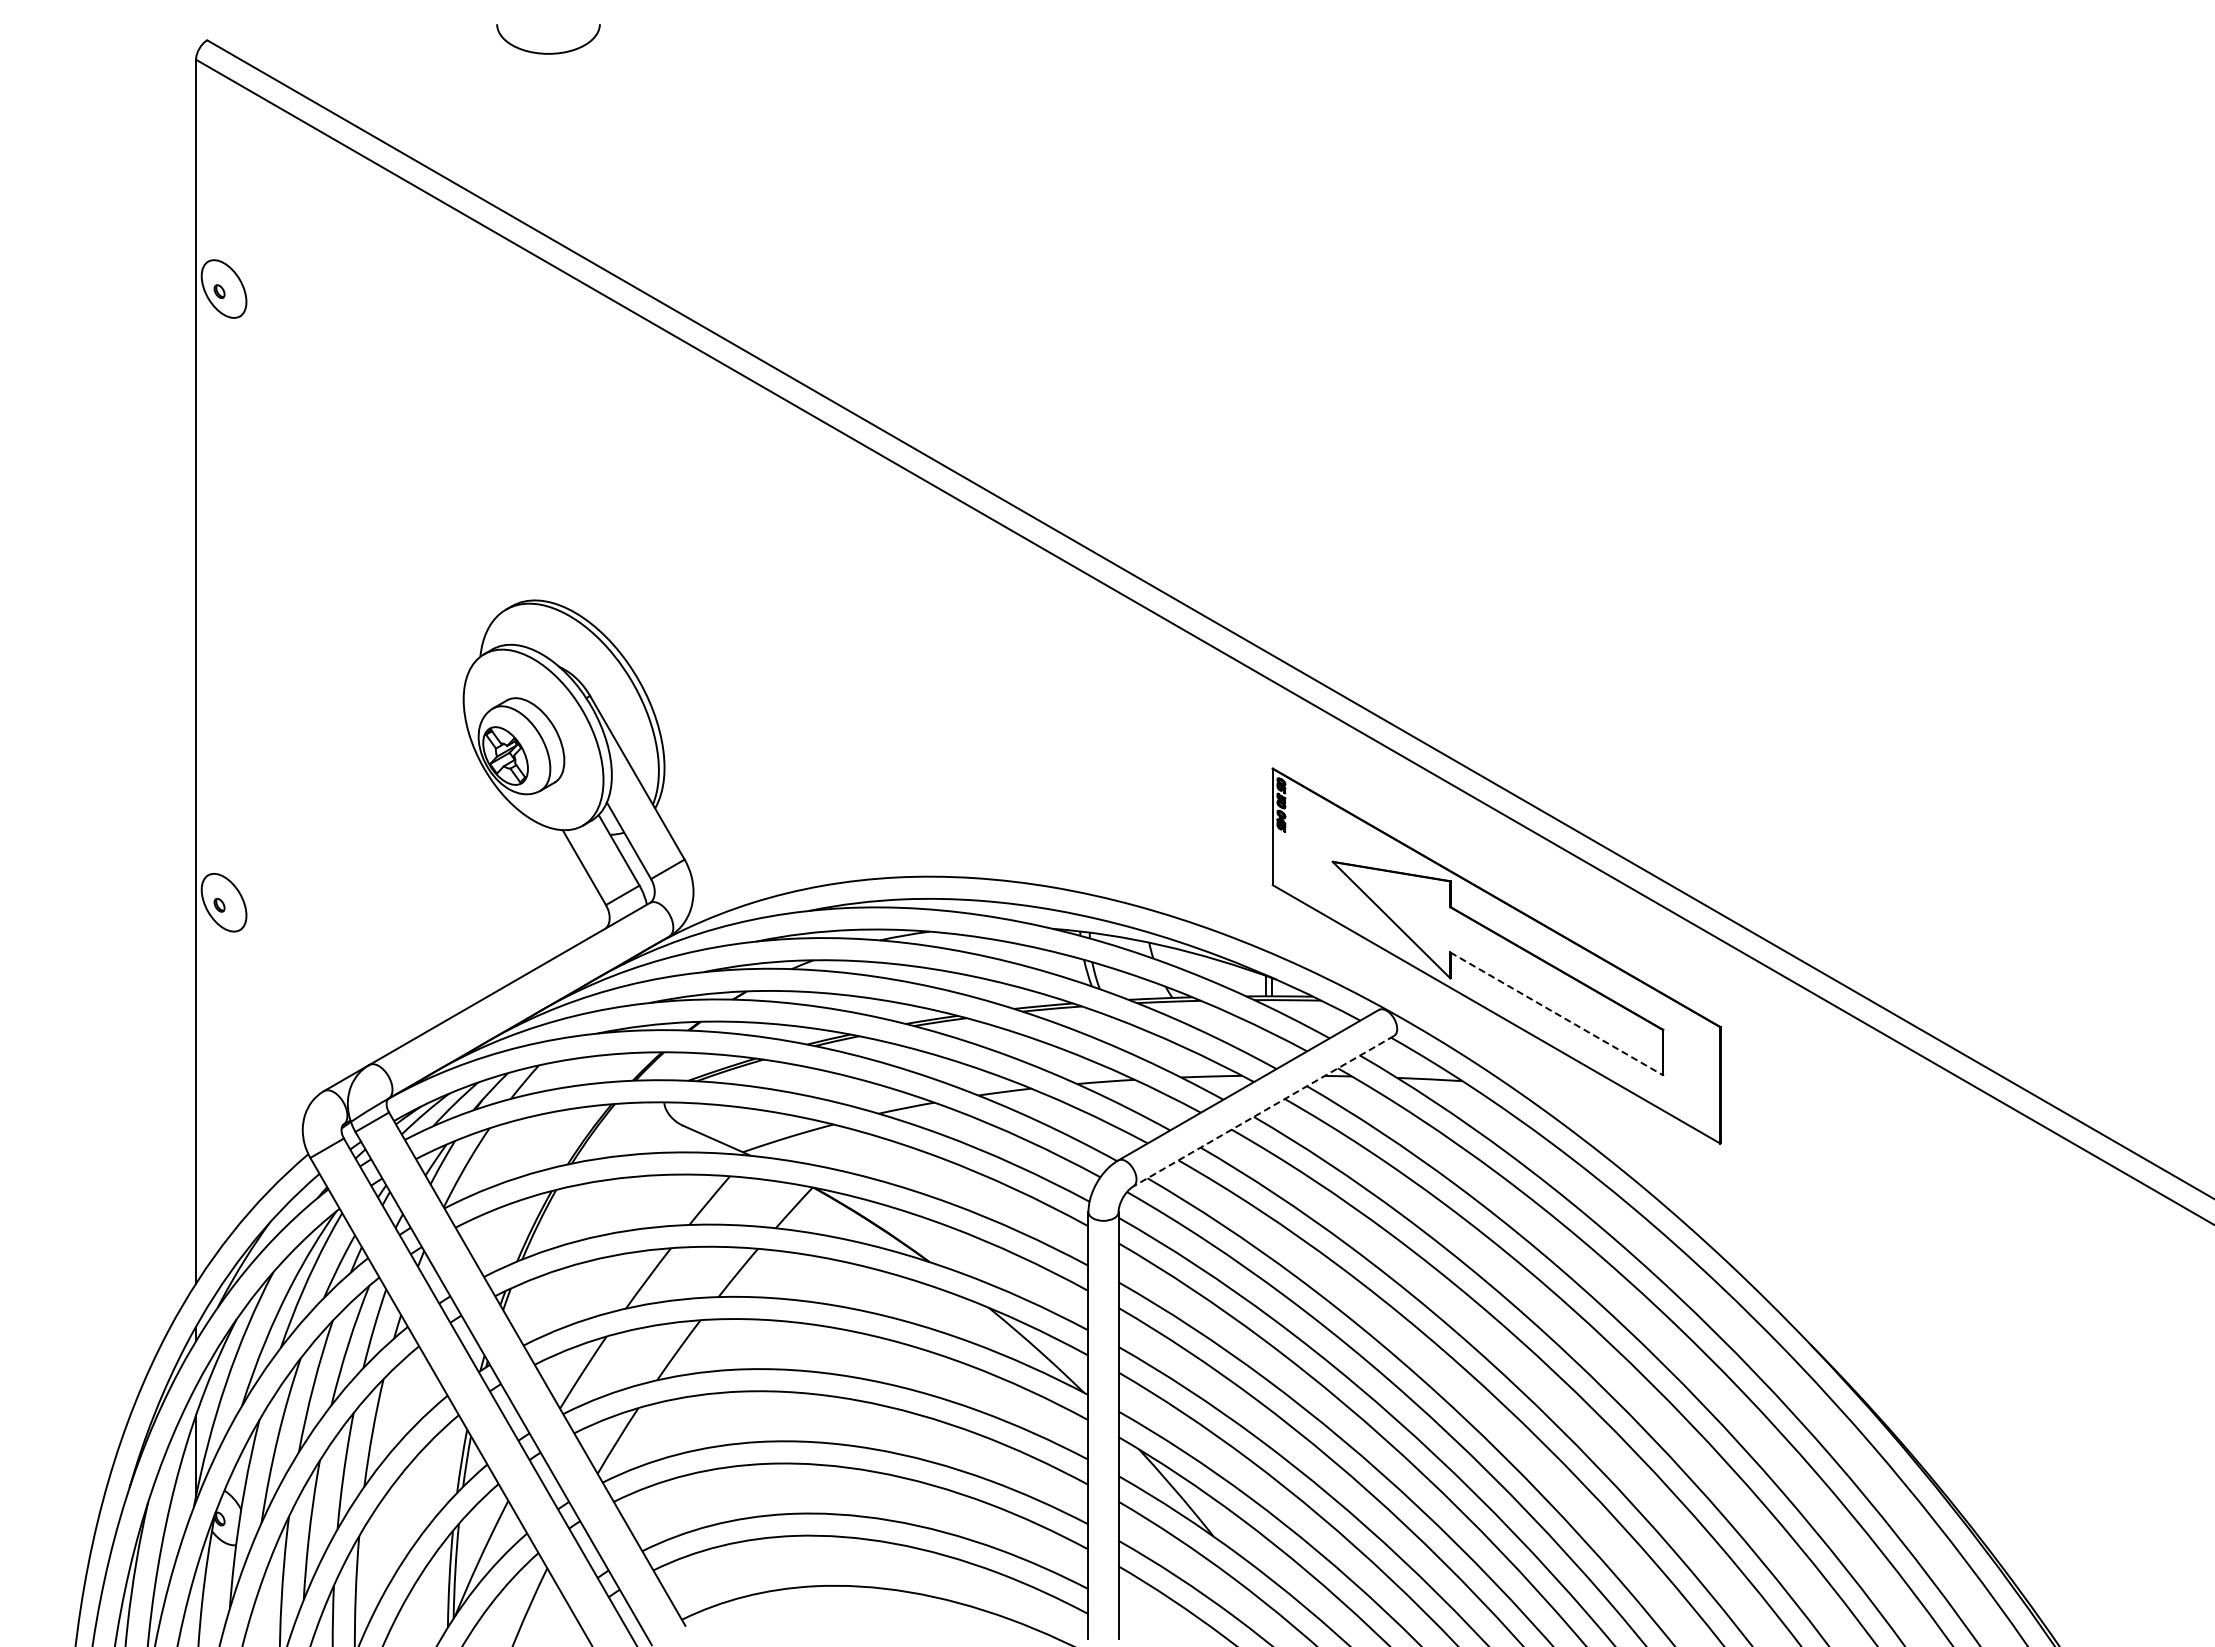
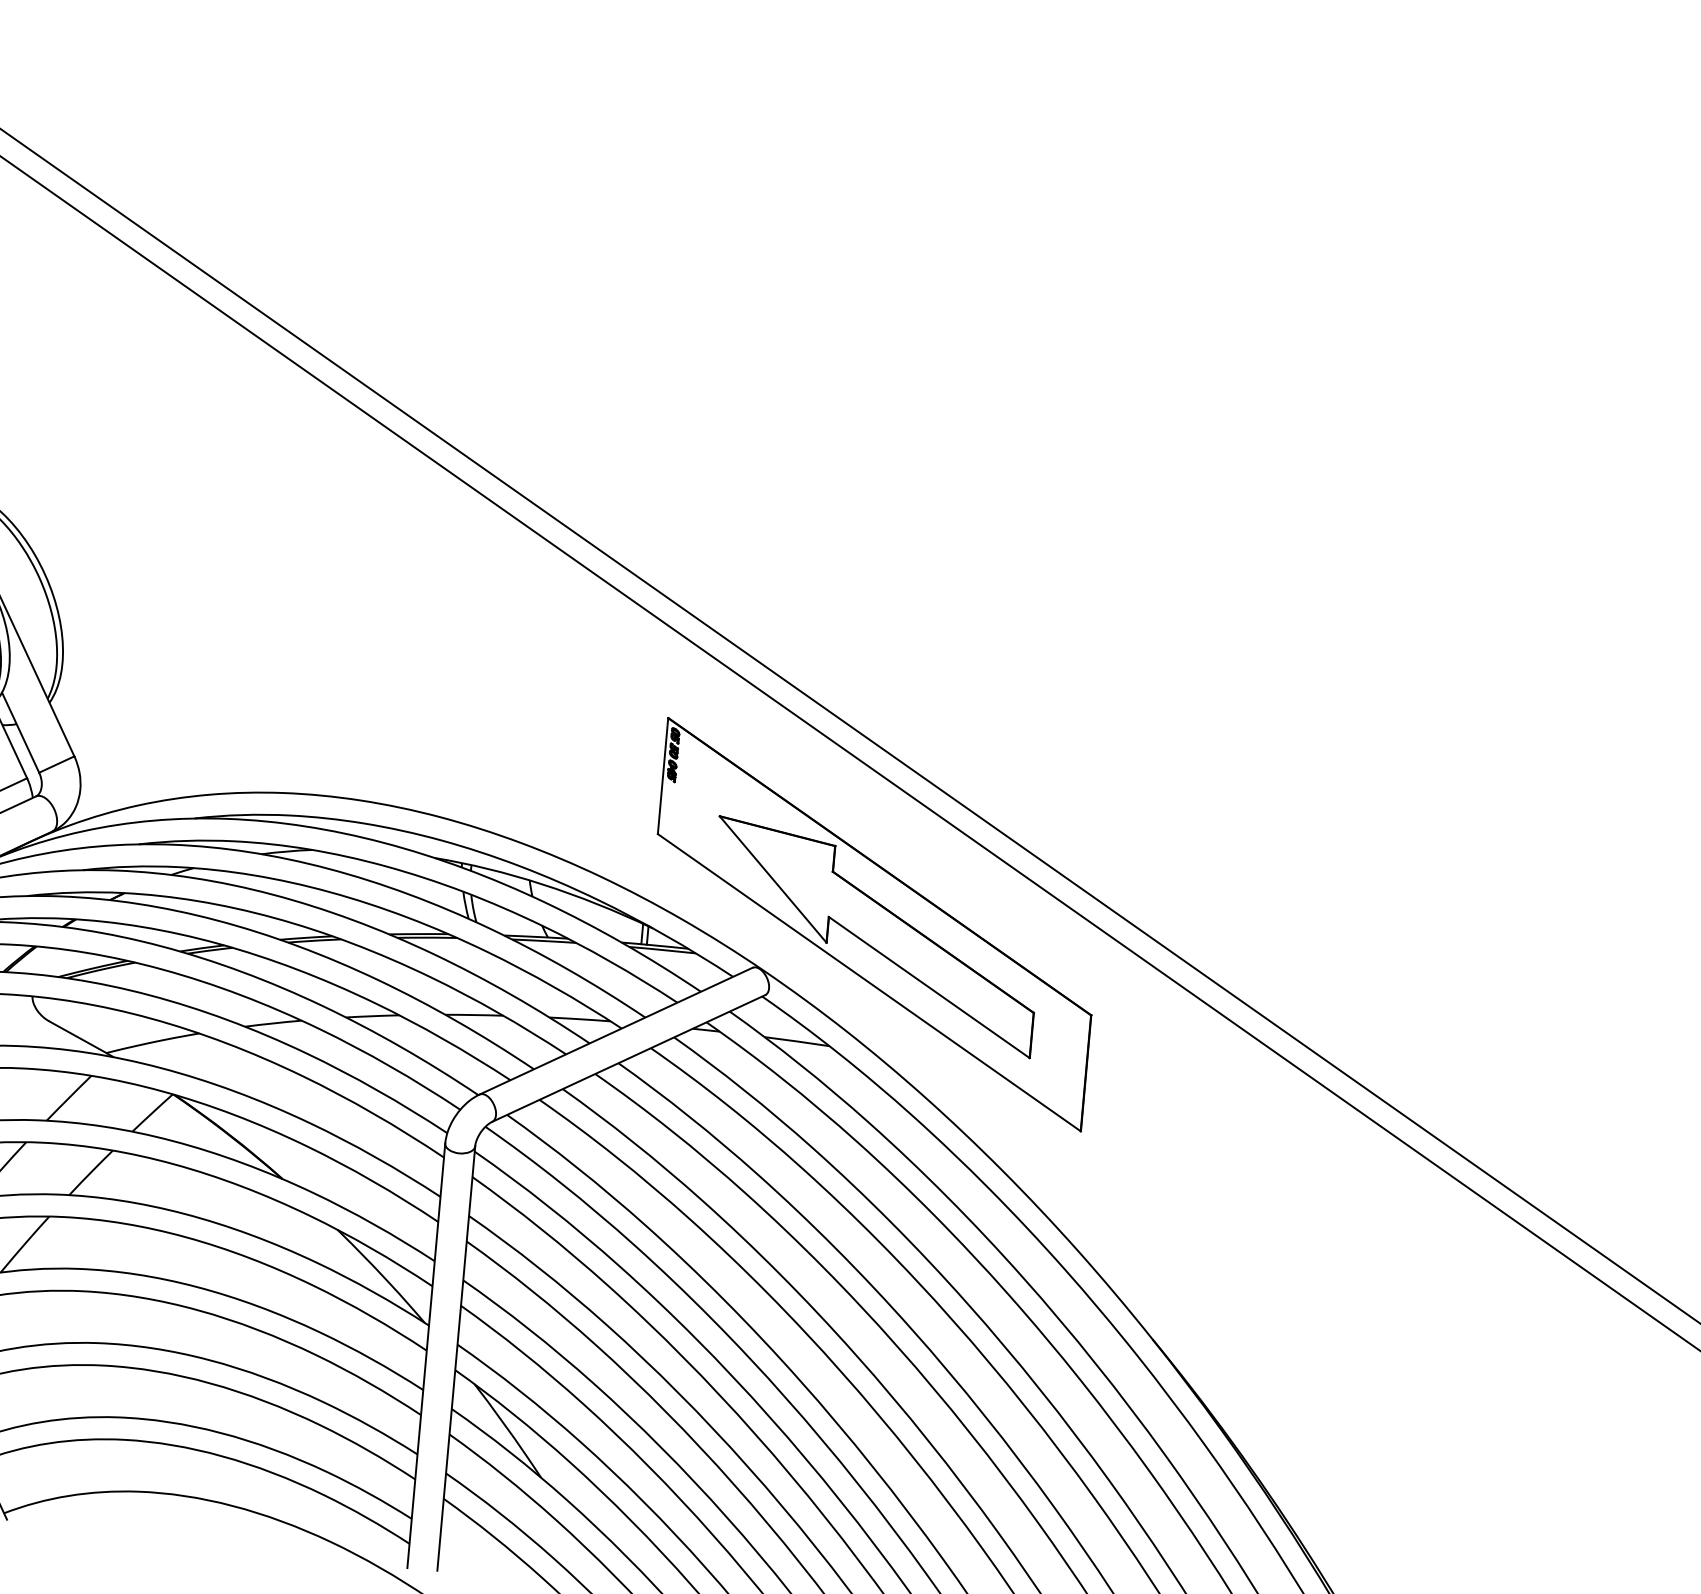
line: (1556, 1013) -> (929, 987), dashed -> solid
line: (1263, 1111) -> (628, 1058), dashed -> solid

